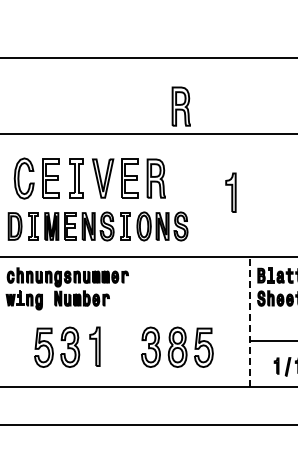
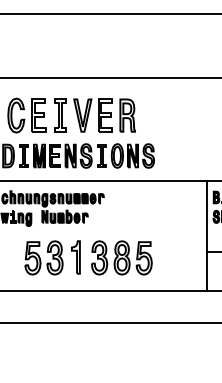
part: (180, 106) -> (148, 54), removed
part: (230, 192) -> (190, 127), removed
line: (249, 321) -> (206, 236), dashed -> solid
part: (177, 346) -> (121, 257), moved

